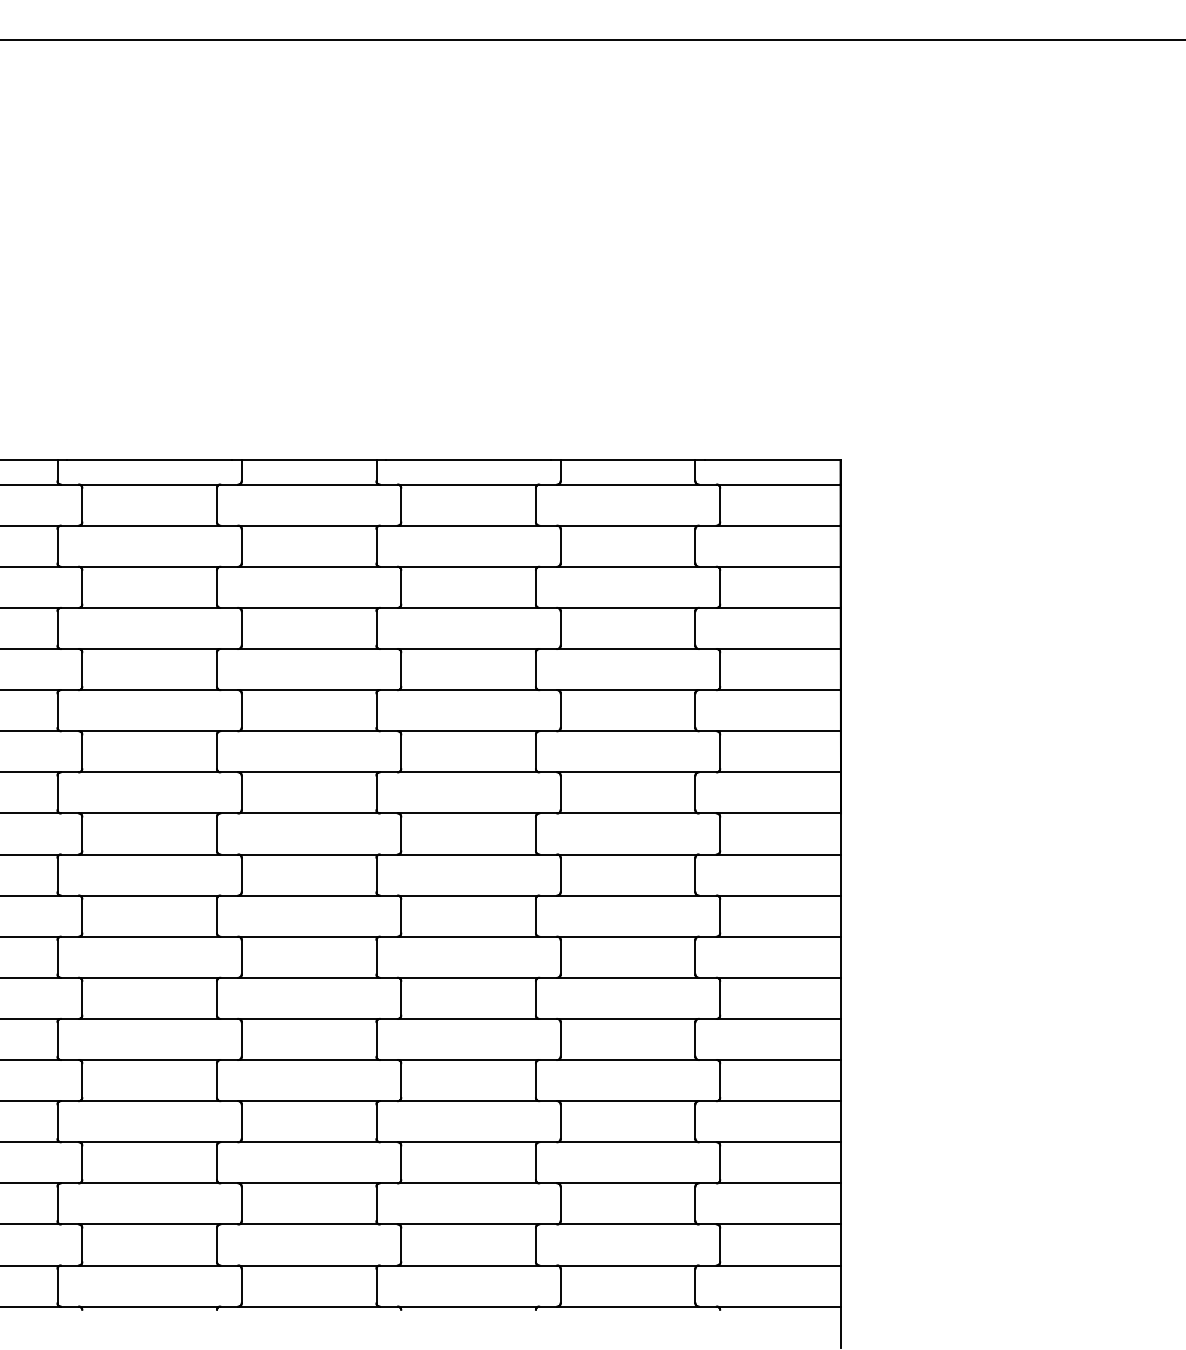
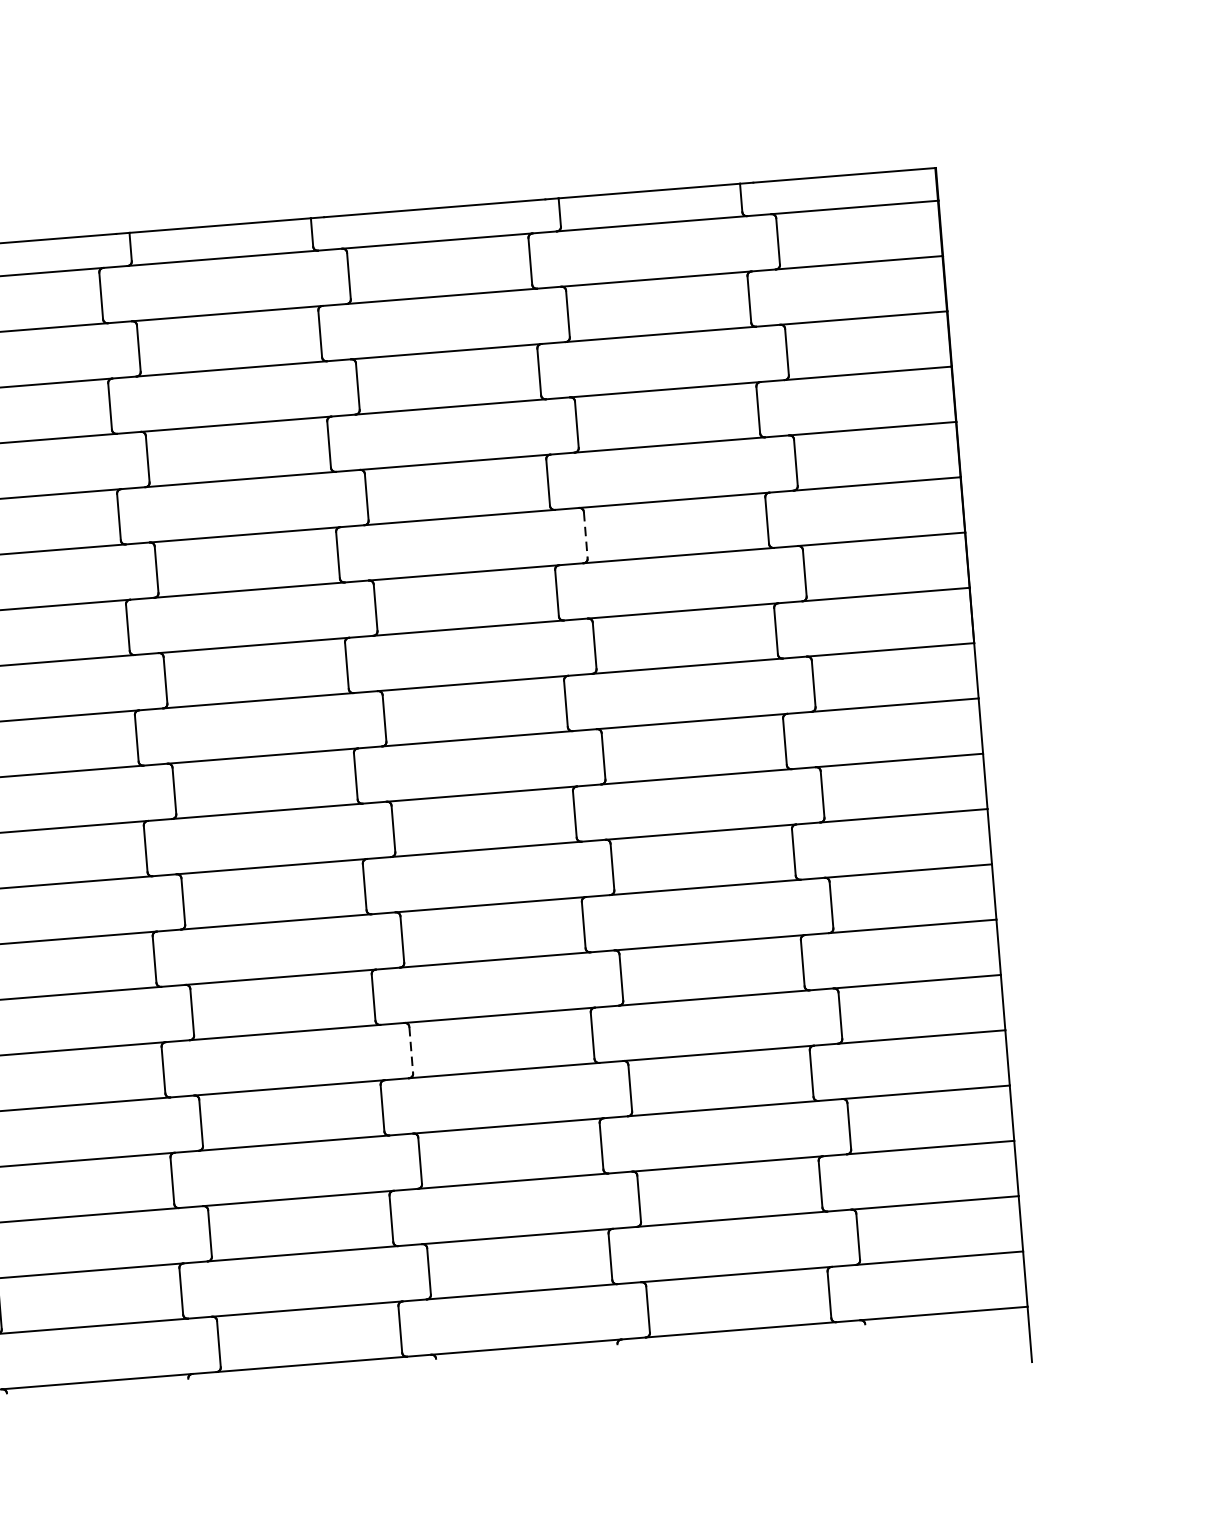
line: (560, 711) -> (585, 536), solid -> dashed
line: (401, 1081) -> (411, 1051), solid -> dashed

